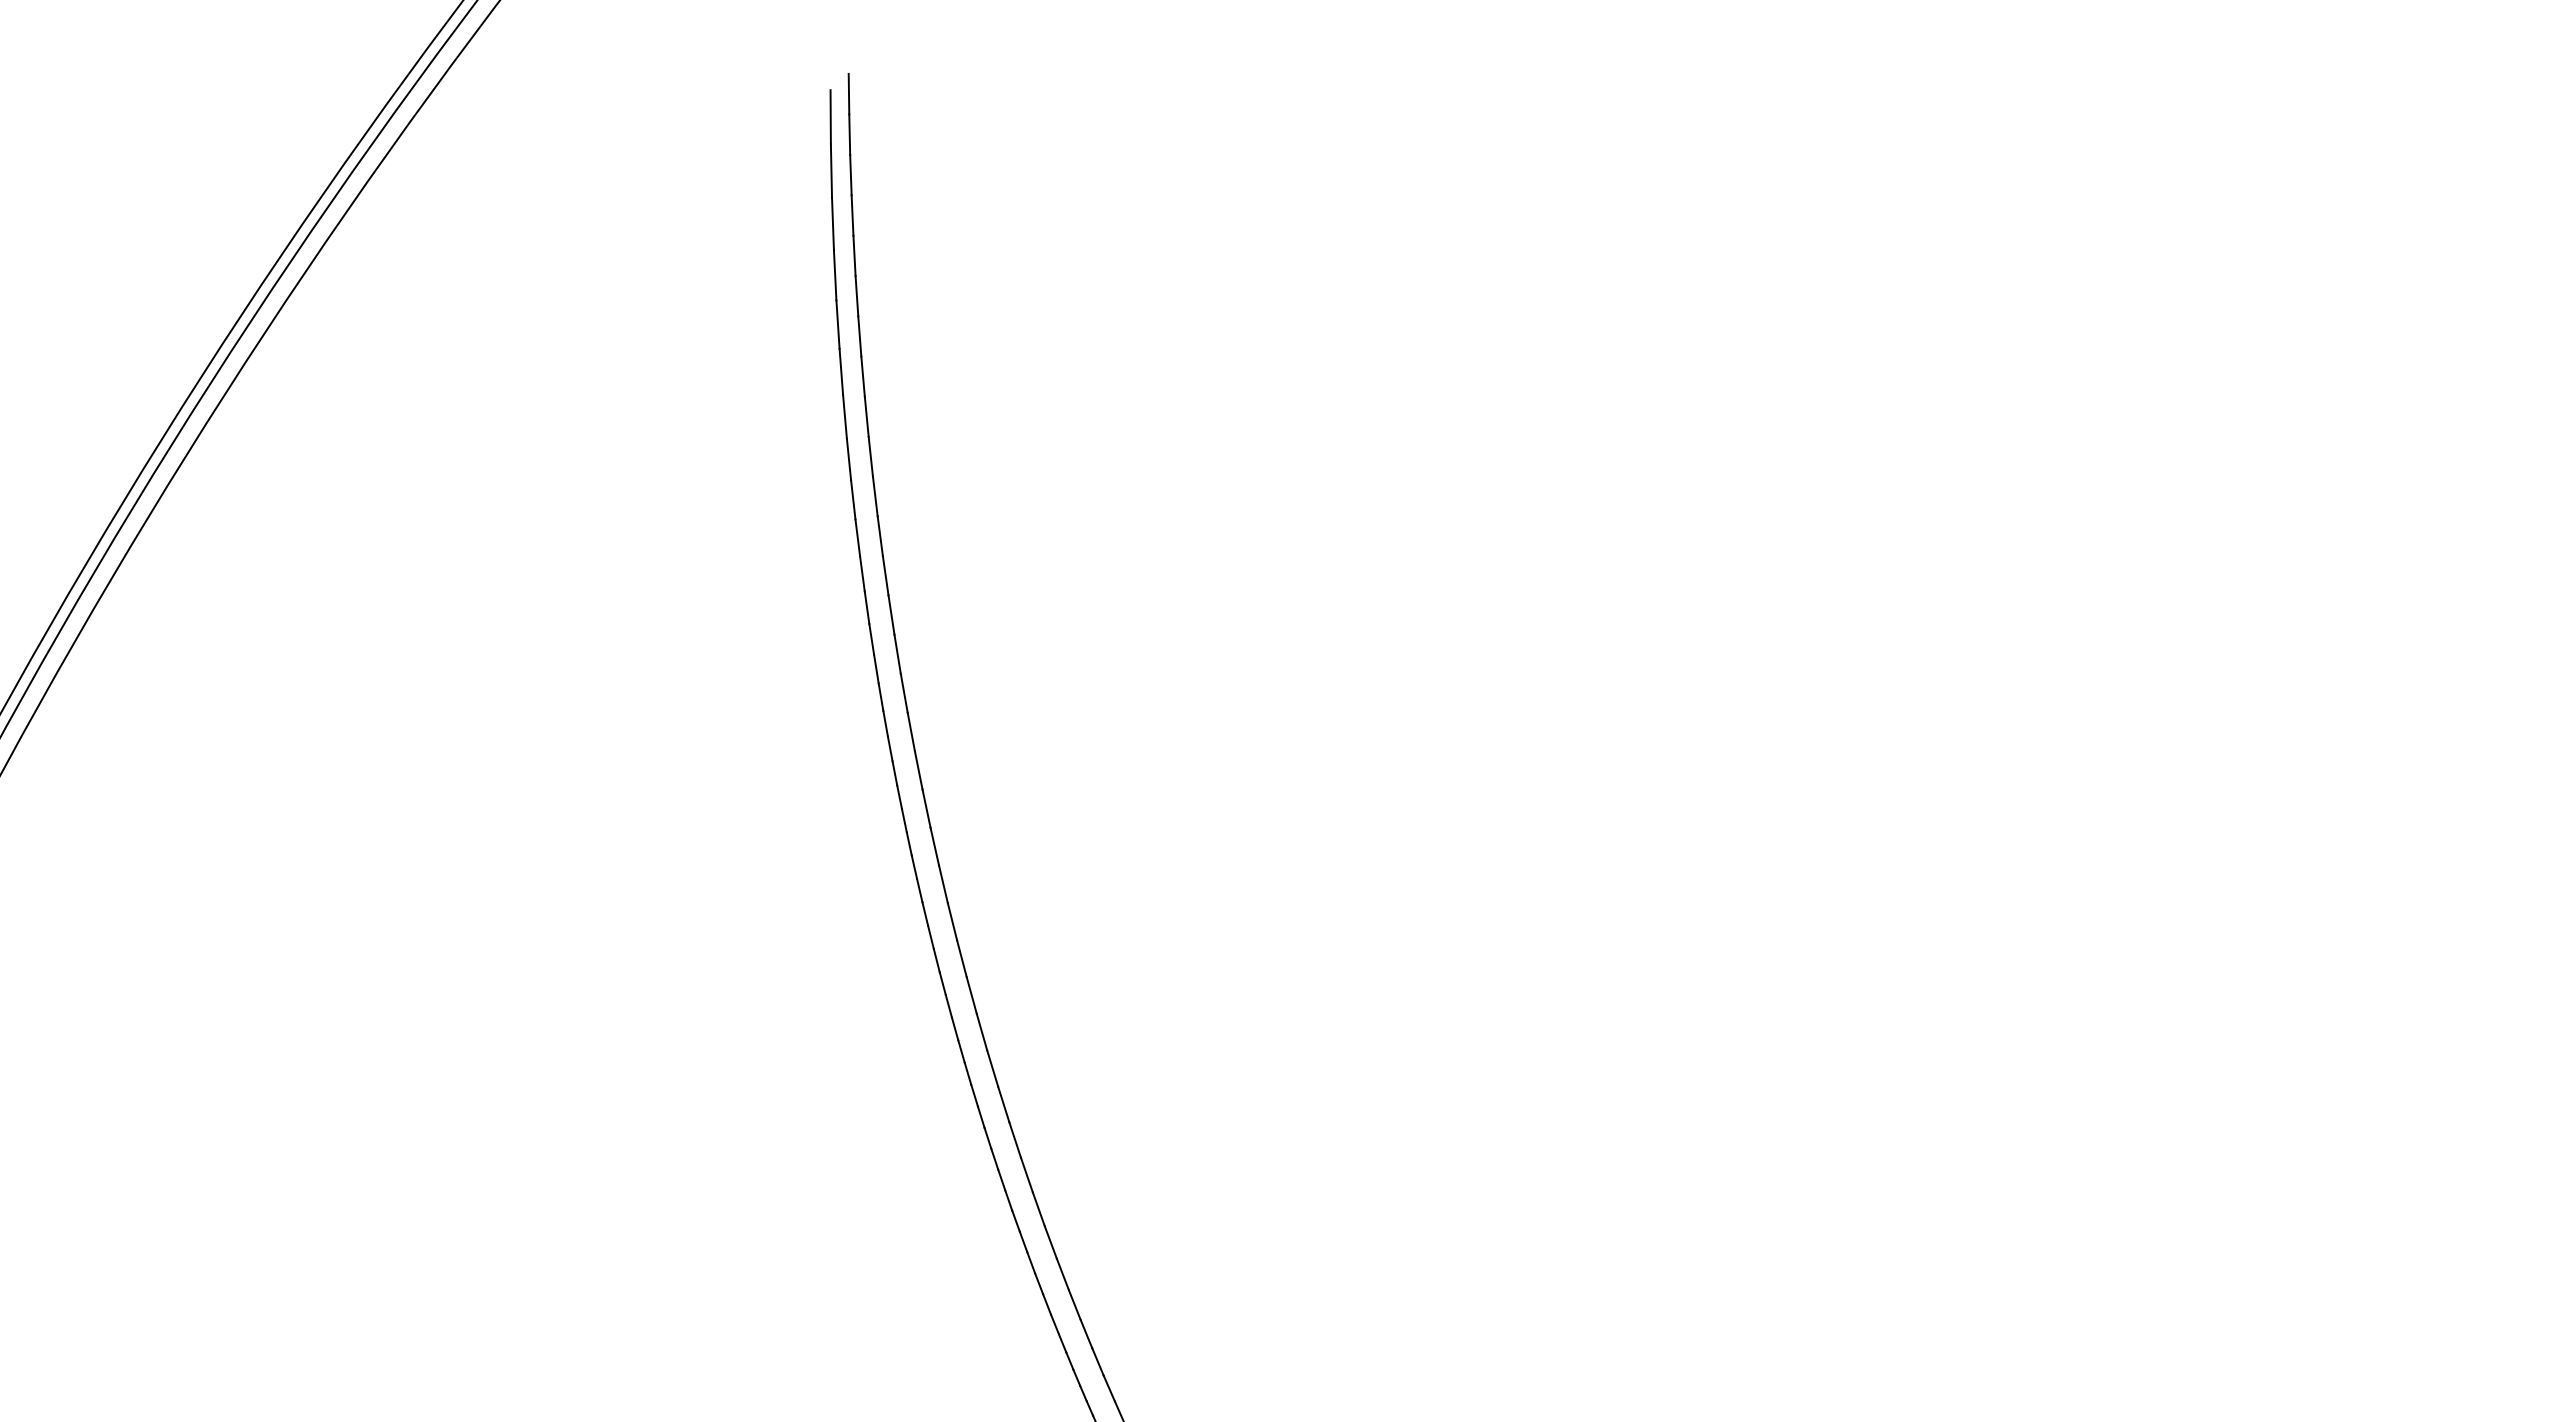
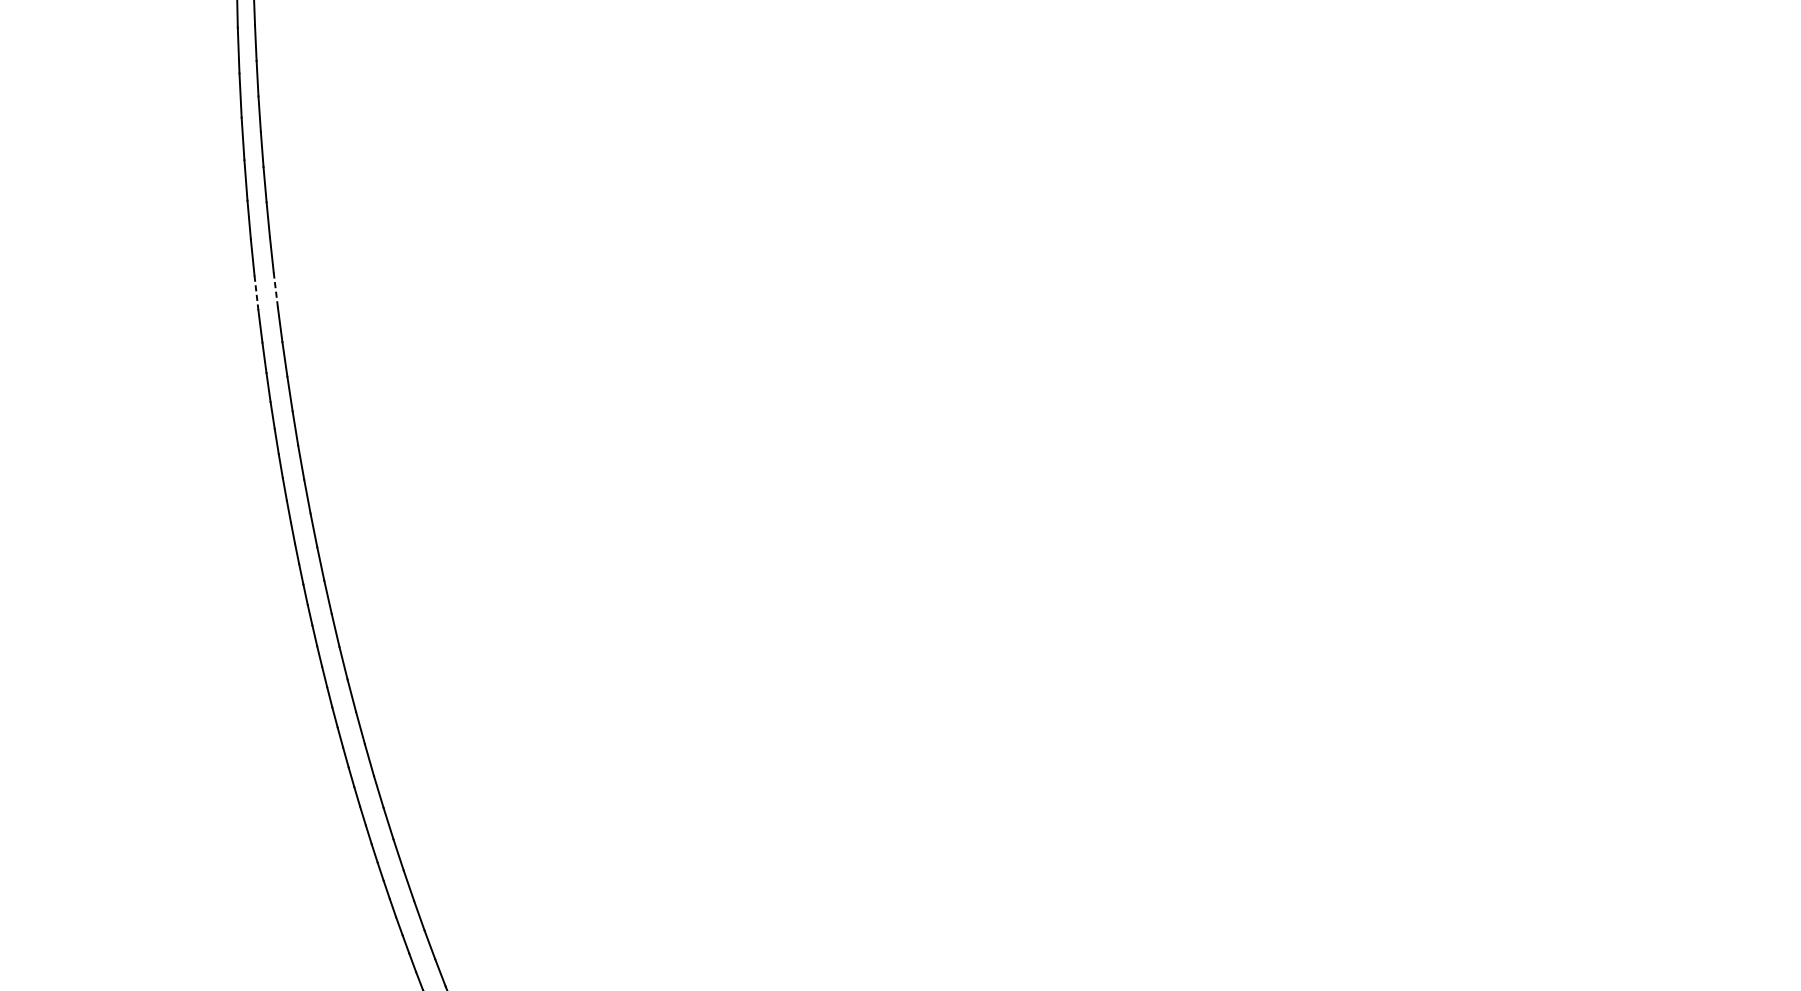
line: (875, 496) -> (275, 289), solid -> dashed
line: (853, 499) -> (256, 292), solid -> dashed

